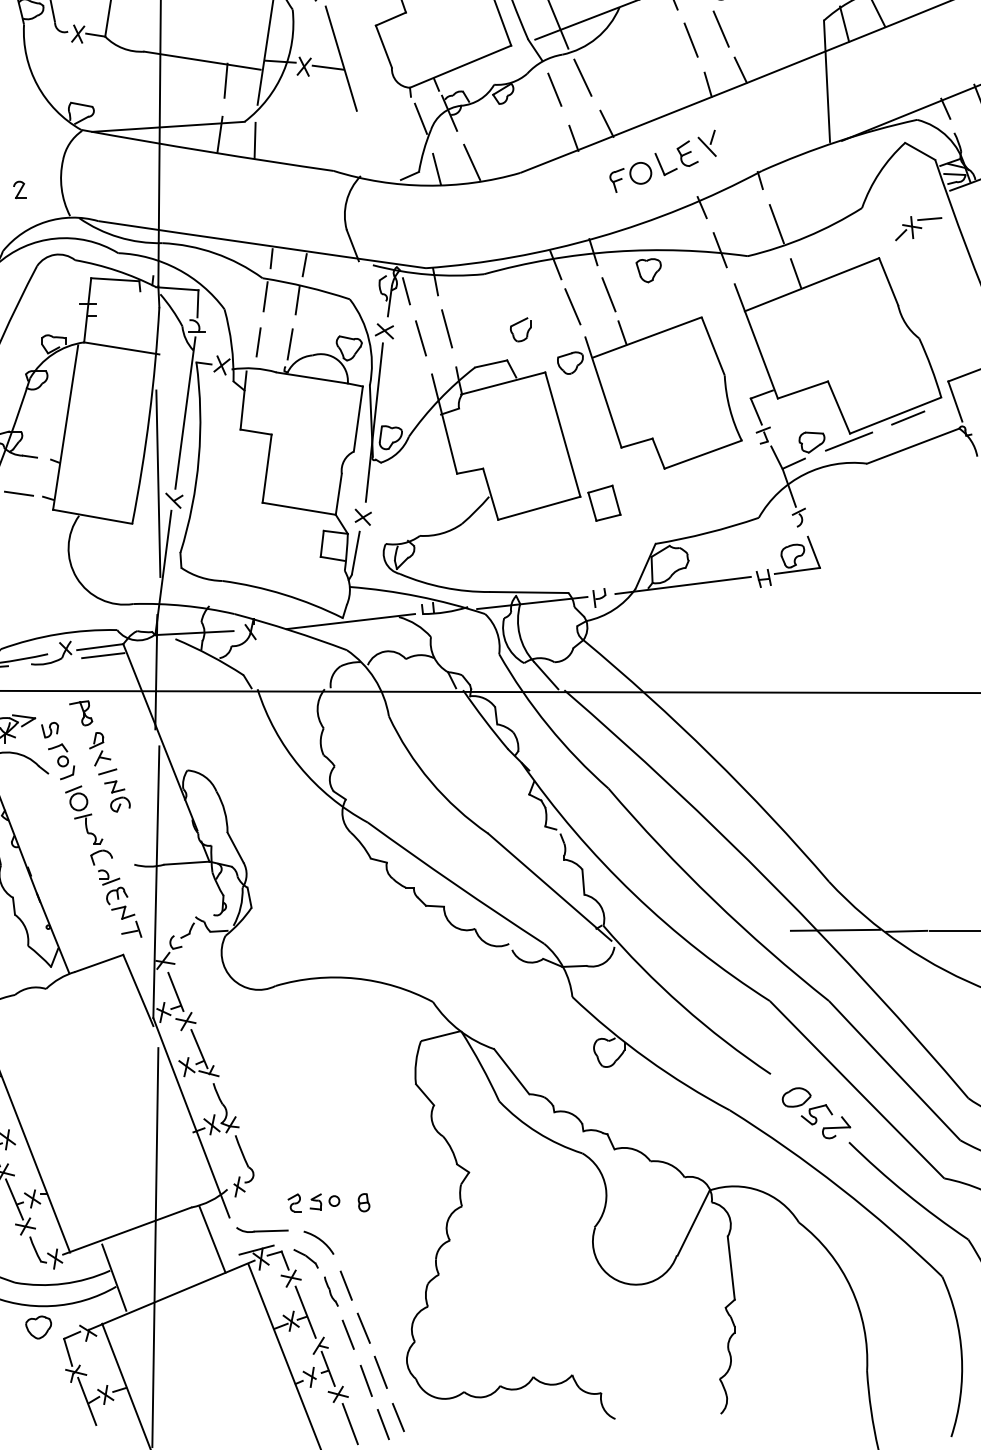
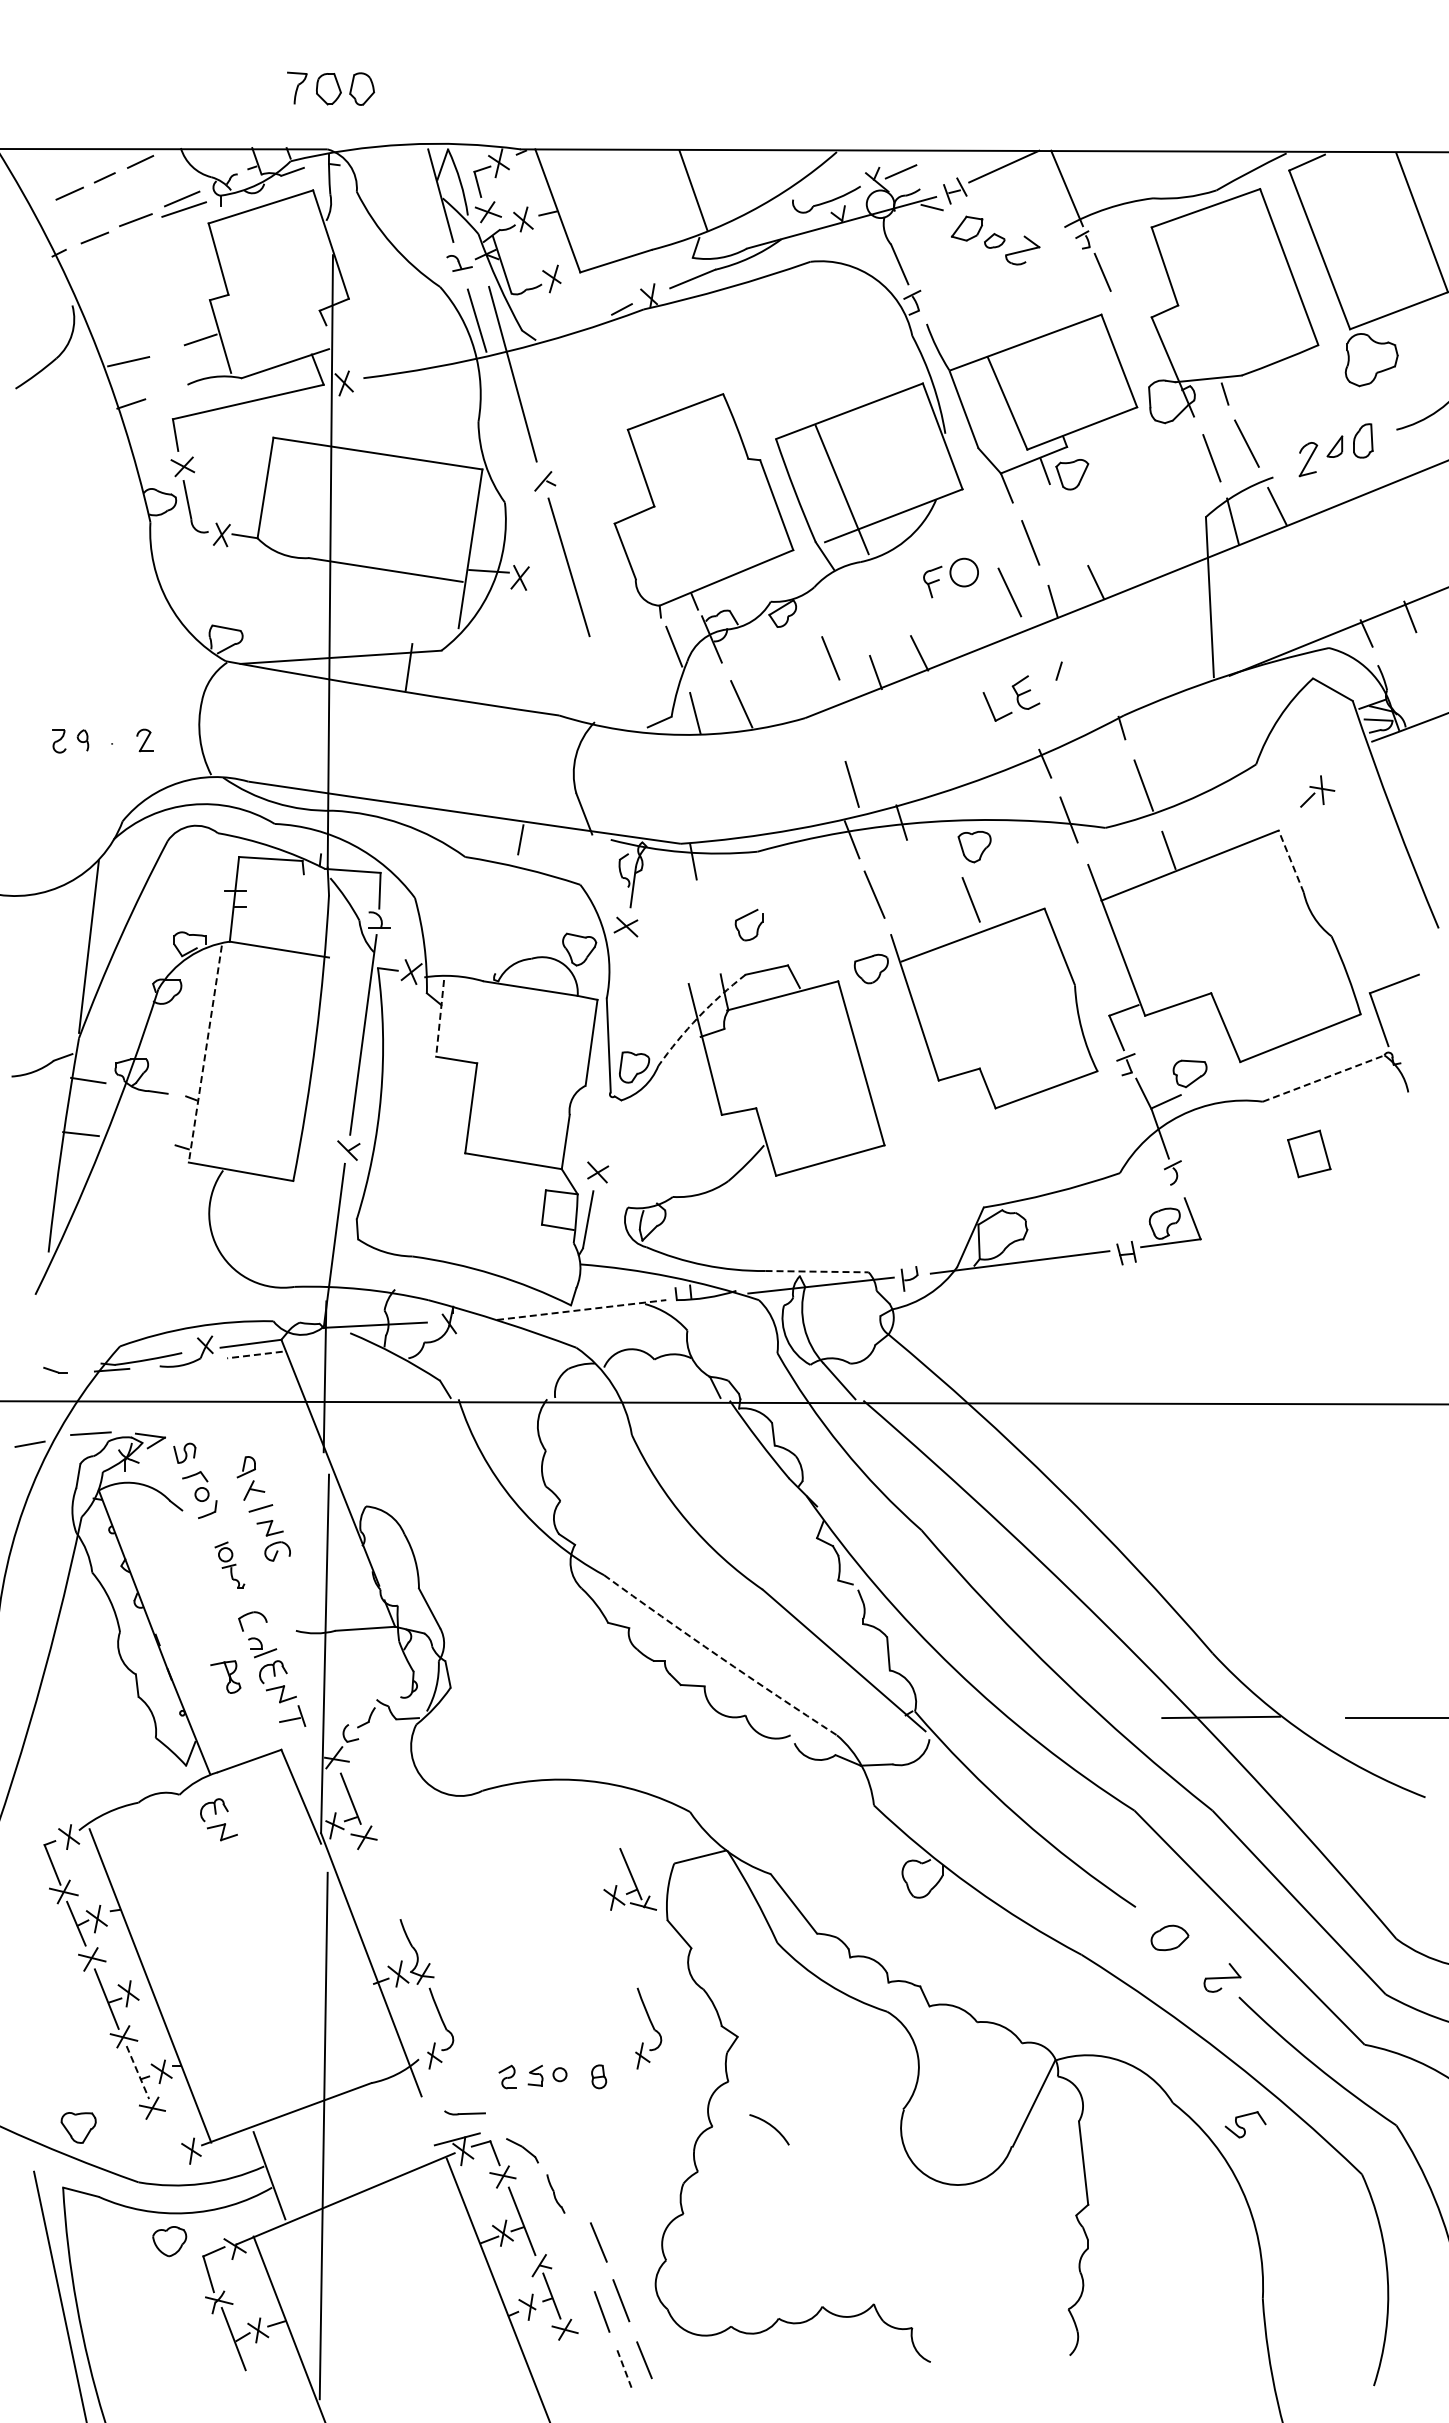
line: (721, 29) -> (1070, 528), removed
line: (327, 67) -> (551, 578), removed
line: (582, 77) -> (1009, 592), moved
line: (225, 80) -> (416, 595), removed
line: (554, 89) -> (830, 658), moved
line: (254, 140) -> (454, 675), removed
line: (706, 146) -> (1051, 683), removed
part: (630, 177) -> (950, 577), moved
line: (929, 218) -> (1345, 778), removed
line: (271, 258) -> (476, 830), removed
line: (888, 281) -> (1291, 861), solid -> dashed
line: (406, 291) -> (654, 874), removed
line: (608, 294) -> (970, 899), moved
line: (265, 296) -> (468, 881), removed
line: (297, 299) -> (511, 885), removed
part: (517, 324) -> (744, 917), moved
line: (446, 328) -> (708, 923), removed
line: (622, 332) -> (939, 928), removed
line: (420, 338) -> (851, 784), moved
line: (258, 342) -> (459, 941), removed
line: (290, 344) -> (501, 944), removed
arc: (439, 399) -> (698, 1017), solid -> dashed
line: (243, 400) -> (440, 1018), solid -> dashed
line: (907, 418) -> (1316, 1041), removed
line: (374, 422) -> (612, 1047), removed
line: (65, 427) -> (205, 1054), solid -> dashed
line: (848, 441) -> (1238, 1072), removed
line: (913, 446) -> (1324, 1078), solid -> dashed
line: (158, 483) -> (327, 1128), removed
line: (18, 493) -> (143, 1141), removed
part: (604, 502) -> (1309, 1153), moved
line: (529, 592) -> (817, 1271), solid -> dashed
line: (351, 621) -> (582, 1309), solid -> dashed
line: (102, 656) -> (254, 1355), solid -> dashed
part: (80, 712) -> (225, 1676), moved
part: (83, 814) -> (229, 1564), size x0.6
arc: (455, 884) -> (719, 1656), solid -> dashed
line: (906, 931) -> (1314, 1718), removed
part: (75, 1007) -> (218, 1819), added
part: (198, 1053) -> (629, 1879), moved
part: (816, 1114) -> (1245, 2124), moved
part: (401, 1166) -> (648, 2028), added
line: (14, 1199) -> (137, 2072), solid -> dashed
part: (262, 1229) -> (464, 2112), size x0.6
line: (212, 1239) -> (398, 2125), removed
arc: (319, 1240) -> (770, 2126), moved
part: (37, 1249) -> (168, 2138), removed
line: (346, 1285) -> (575, 2185), removed
line: (348, 1334) -> (578, 2250), removed
line: (349, 1423) -> (580, 2368), removed
line: (383, 1424) -> (624, 2369), solid -> dashed

